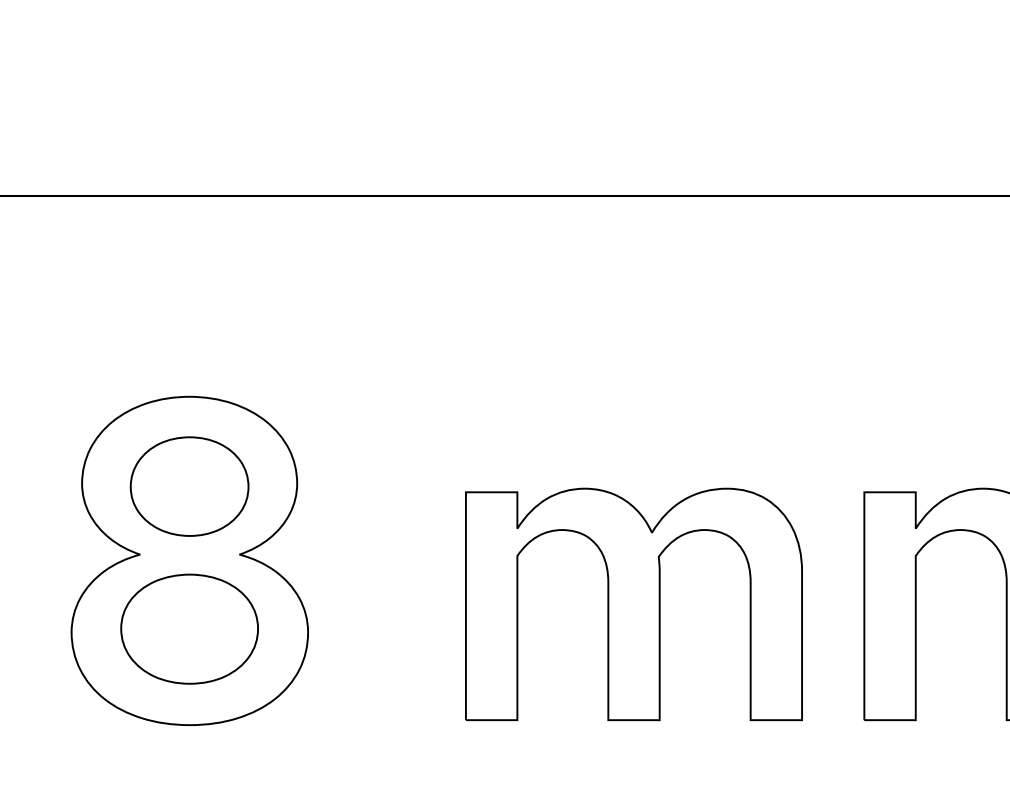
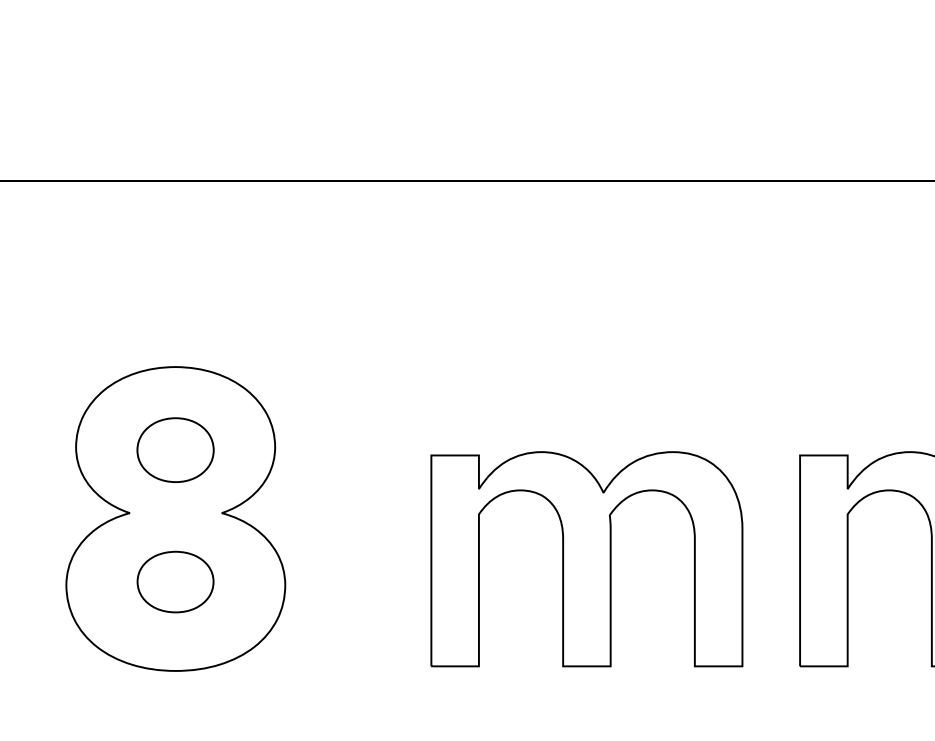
part: (189, 486) -> (175, 450), size x0.7
part: (189, 628) -> (175, 581), size x0.6

